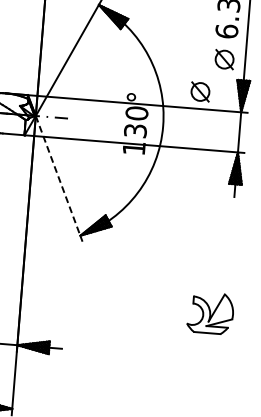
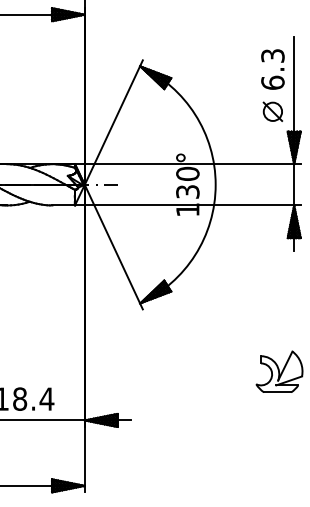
part: (200, 91) -> (250, 146), removed
line: (58, 179) -> (113, 247), dashed -> solid

